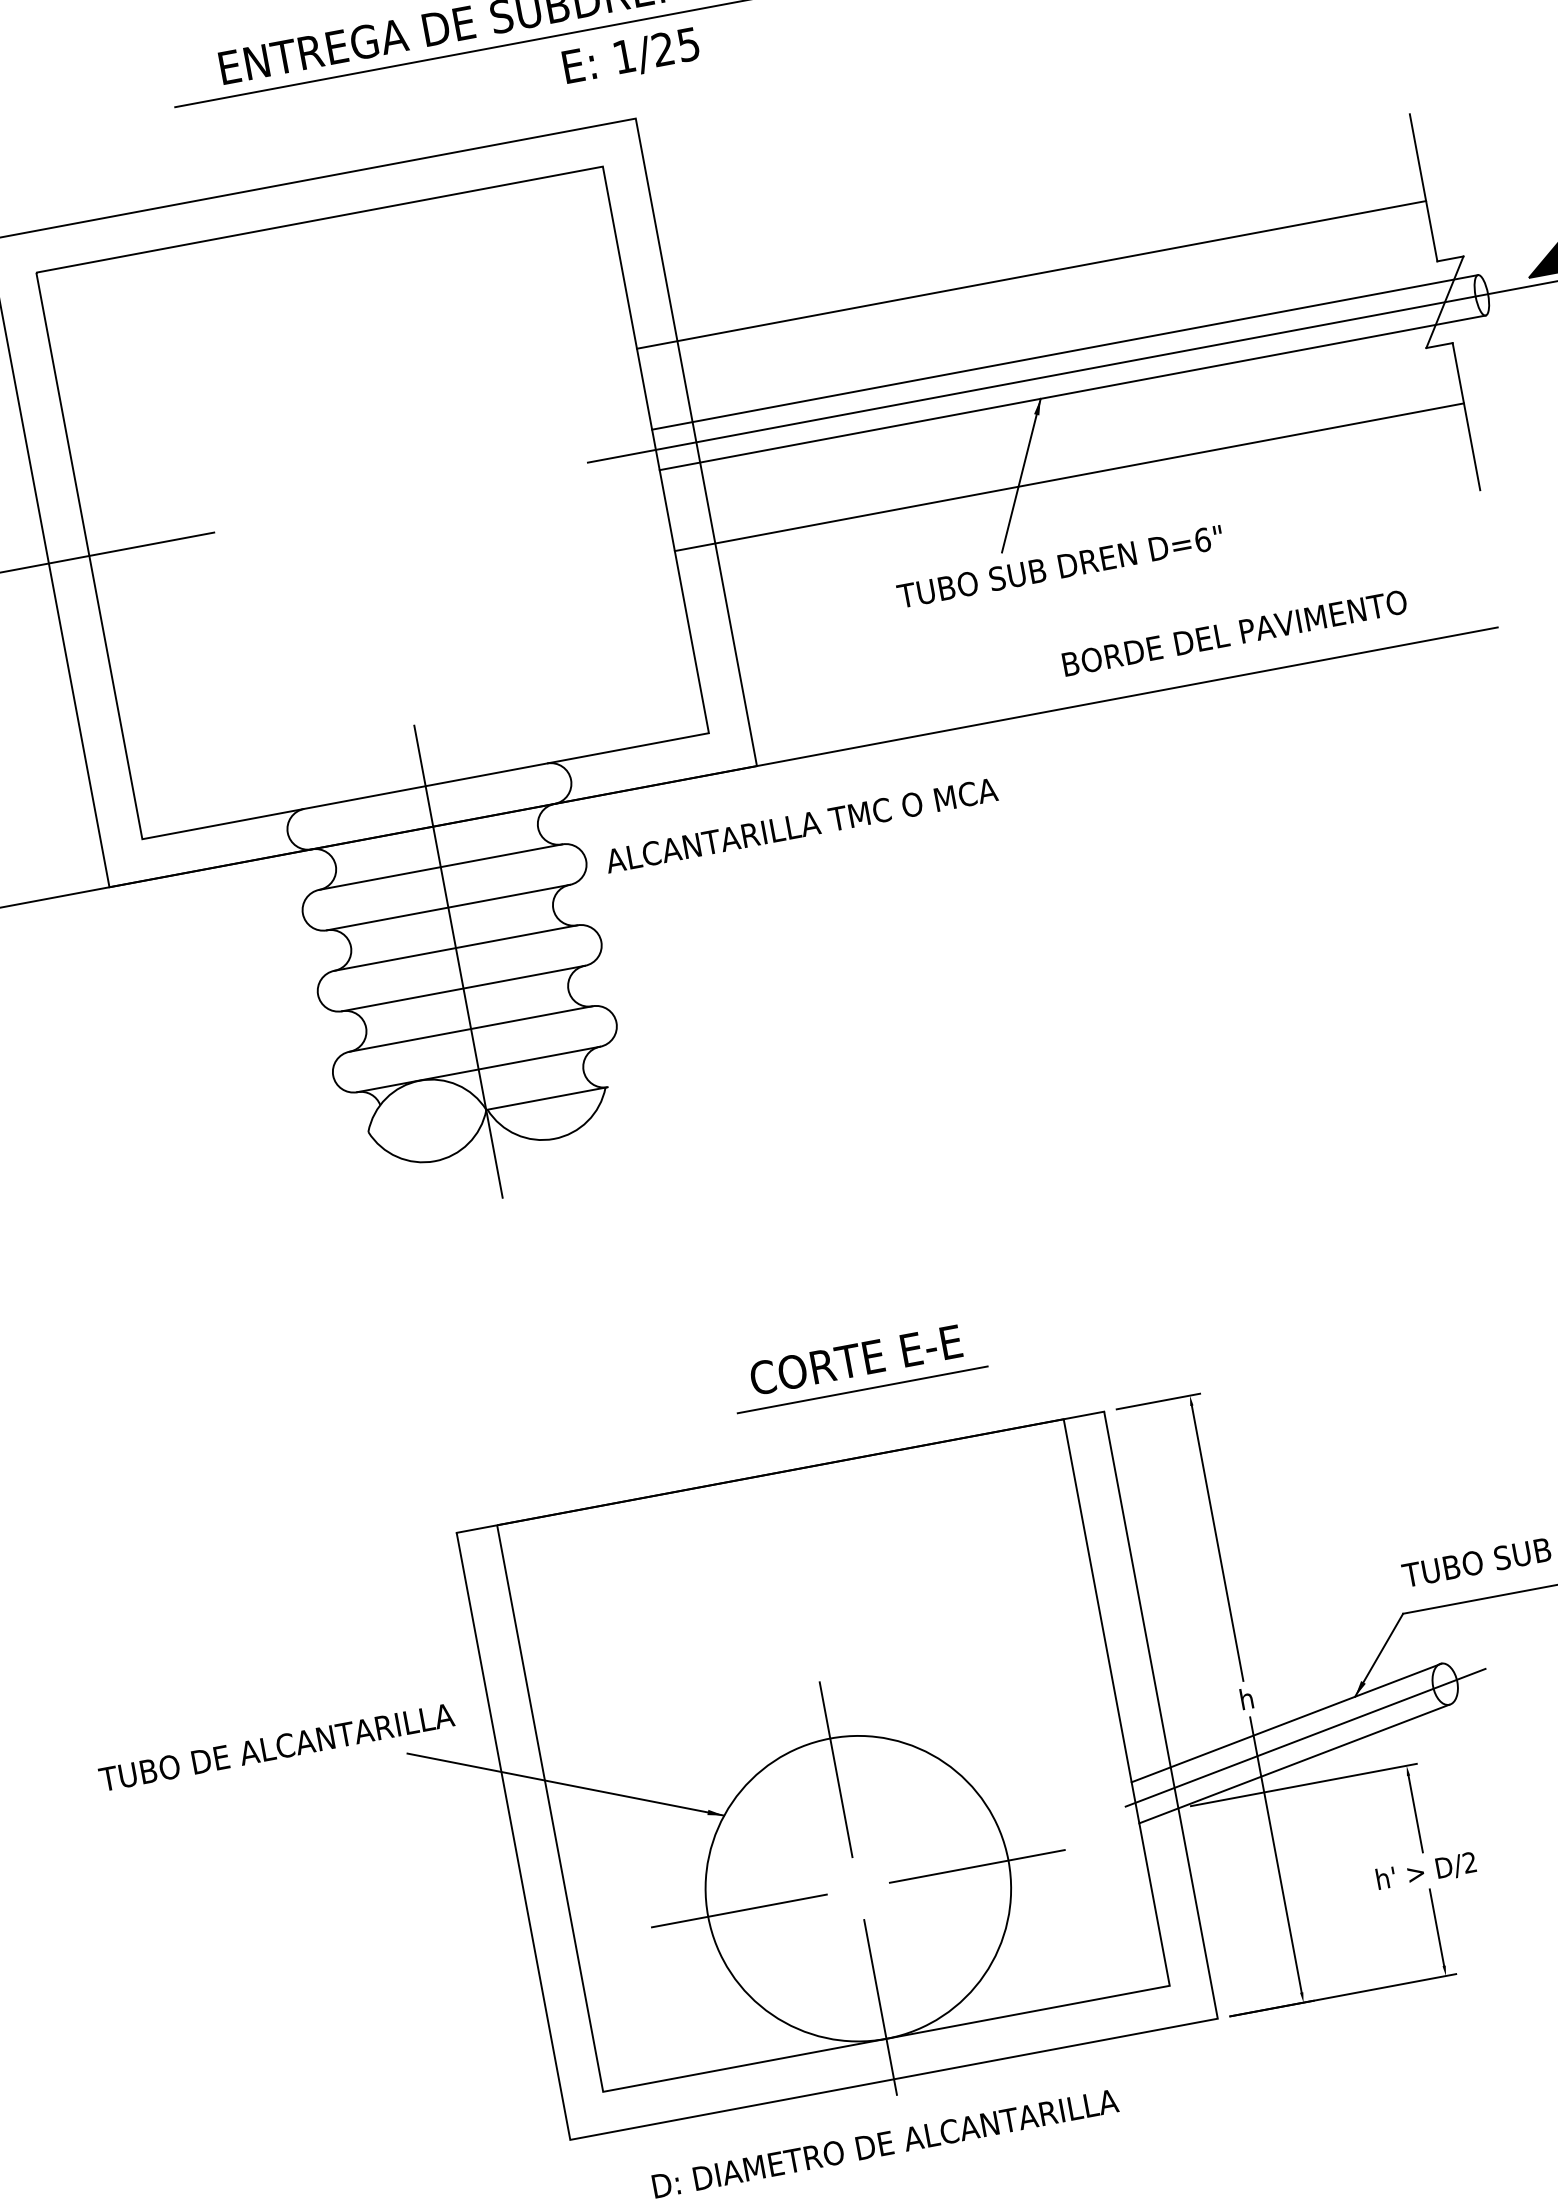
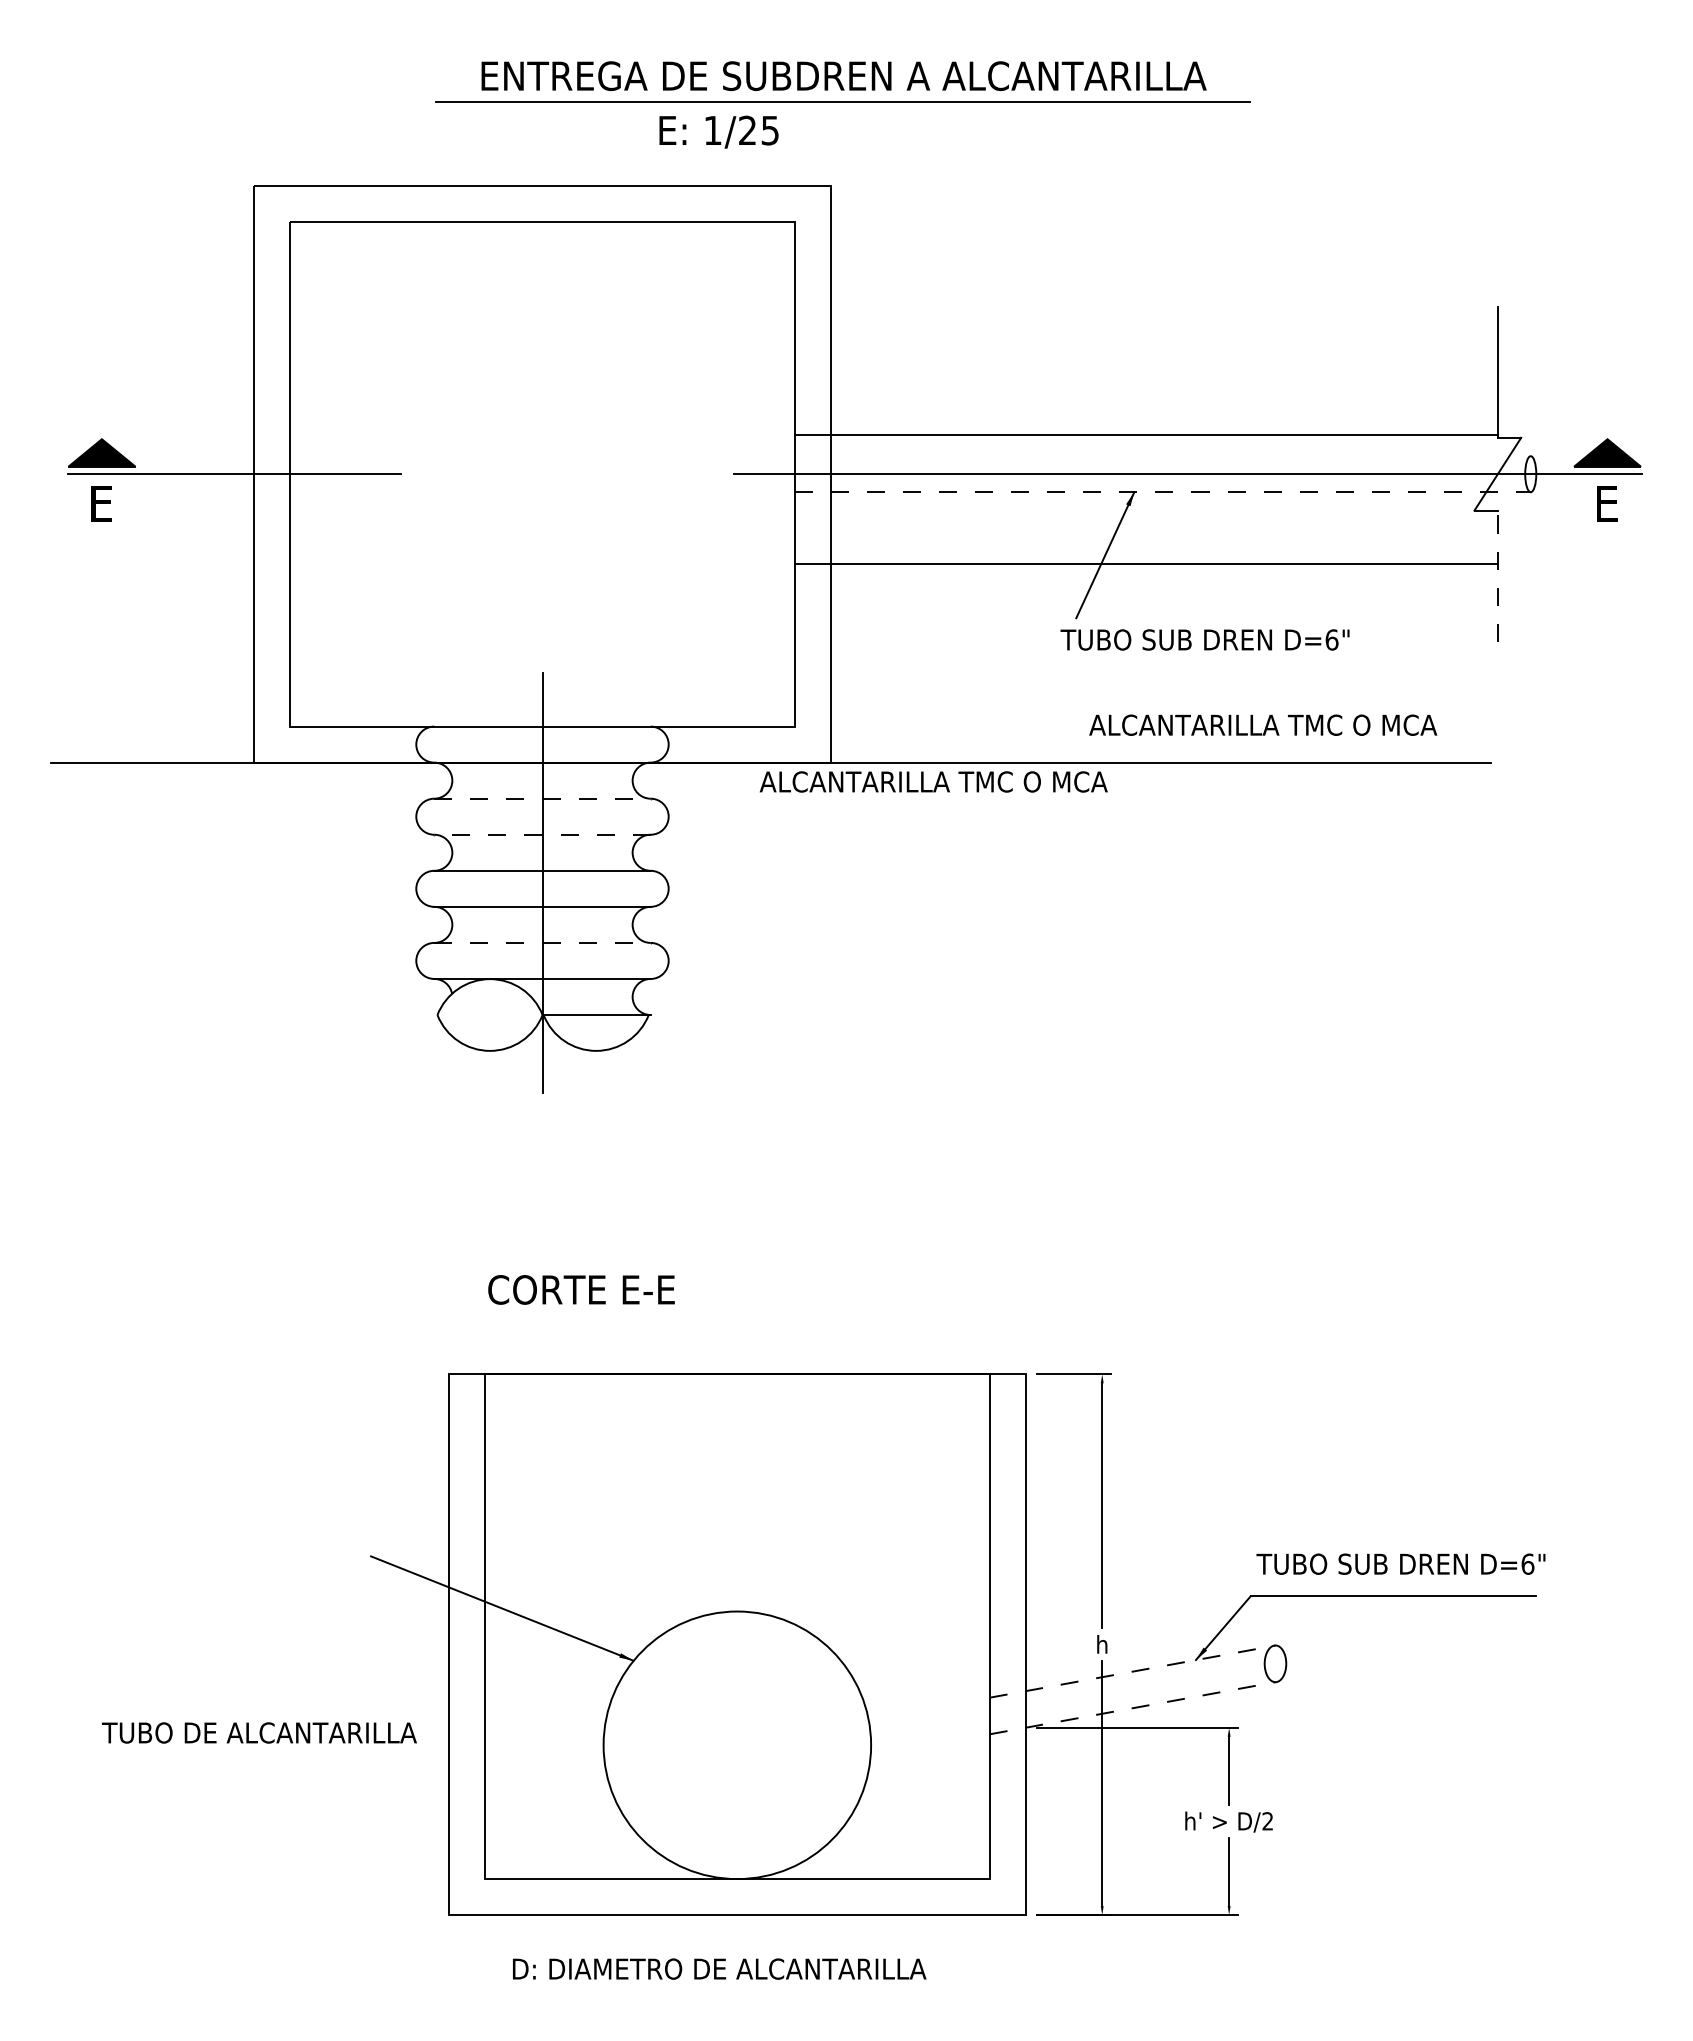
text: (630, 56) -> (718, 131), moved
line: (1030, 275) -> (1145, 435), moved
line: (1064, 352) -> (1162, 456), removed
line: (1072, 393) -> (1162, 492), solid -> dashed
line: (1466, 417) -> (1497, 576), solid -> dashed
text: (1059, 566) -> (1204, 639), moved
text: (1234, 632) -> (1263, 724), BORDE DEL PAVIMENTO -> ALCANTARILLA TMC O MCA
text: (801, 825) -> (933, 781), moved
line: (440, 866) -> (542, 798), solid -> dashed
line: (448, 907) -> (542, 834), solid -> dashed
line: (471, 1028) -> (542, 942), solid -> dashed
text: (855, 1359) -> (581, 1289), moved
line: (862, 1389) -> (821, 1316), removed
line: (1287, 1722) -> (1133, 1671), solid -> dashed
line: (1305, 1737) -> (1146, 1687), removed
text: (276, 1746) -> (259, 1732), moved
line: (1295, 1764) -> (1133, 1708), solid -> dashed
line: (836, 1769) -> (737, 1639), removed
line: (977, 1866) -> (843, 1745), removed
line: (739, 1911) -> (631, 1745), removed
line: (880, 2007) -> (737, 1851), removed

